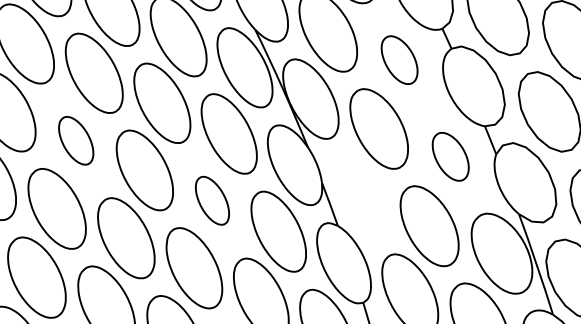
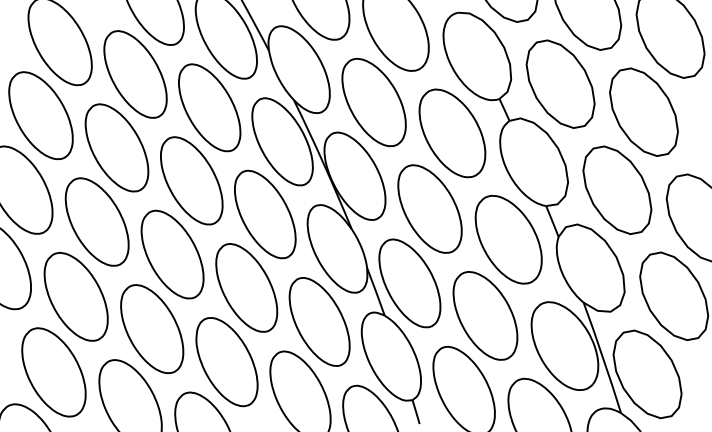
part: (399, 60) -> (452, 133), size x1.67
part: (75, 140) -> (96, 221), size x1.67
part: (450, 156) -> (508, 239), size x1.67
part: (360, 196) -> (409, 283), added
part: (212, 200) -> (246, 287), size x1.67

